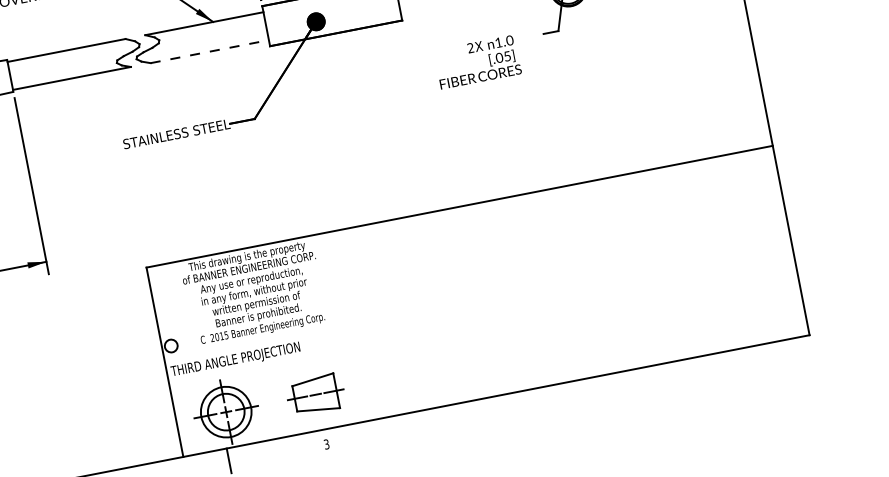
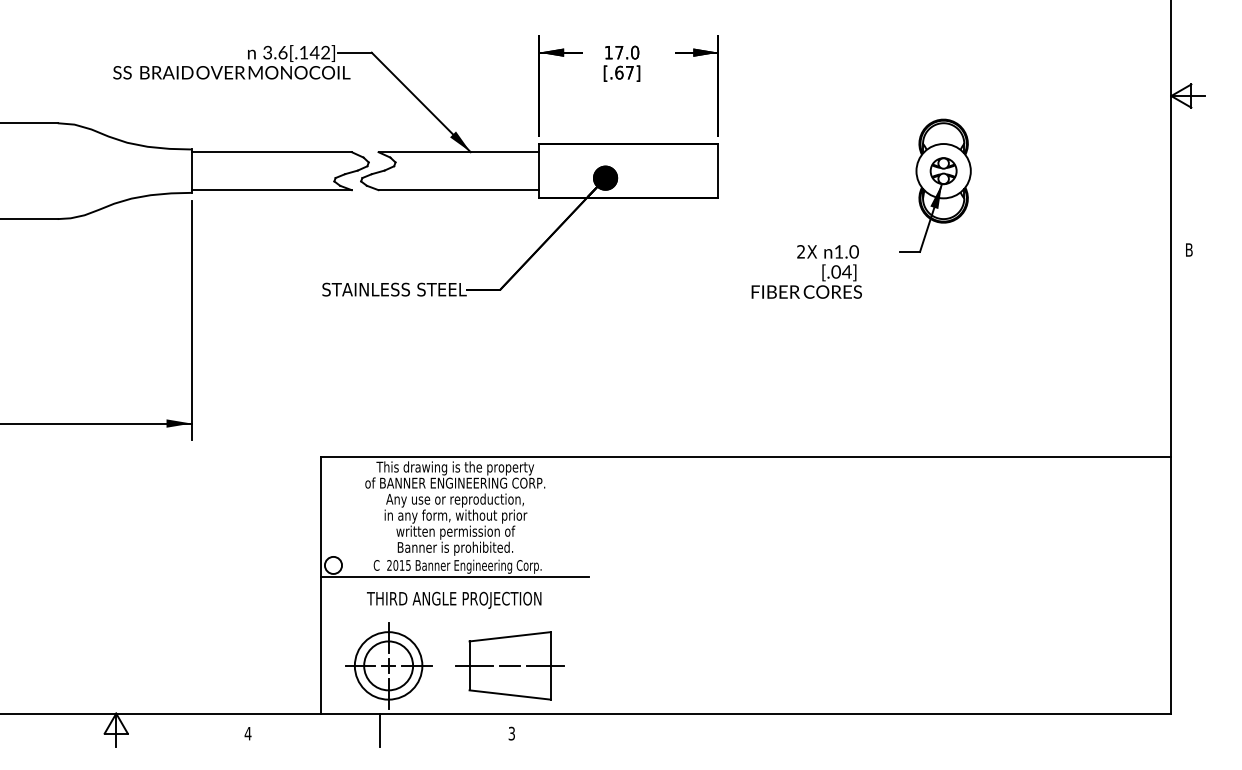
line: (210, 51) -> (459, 190), dashed -> solid
text: (507, 56) -> (846, 271), [.05] -> [.04]
line: (262, 337) -> (454, 577), added
text: (235, 359) -> (454, 599), moved
part: (315, 394) -> (509, 665), size x1.43

